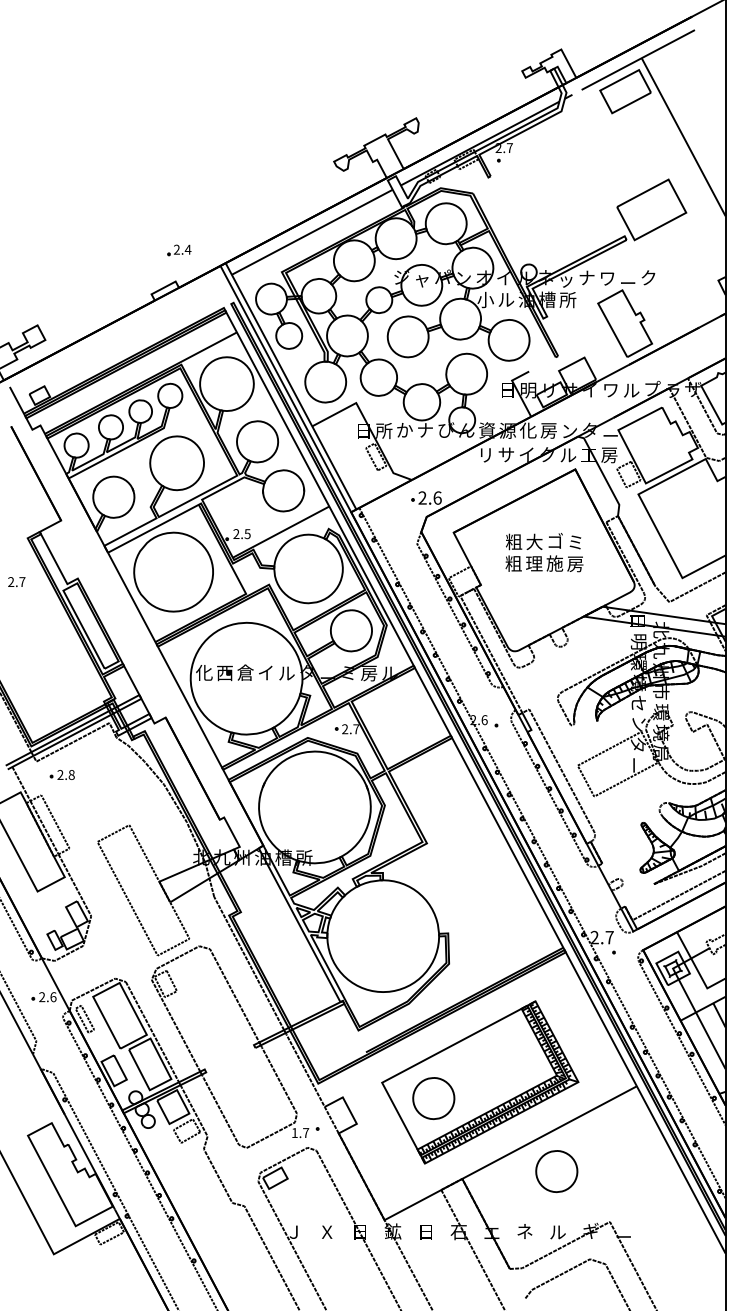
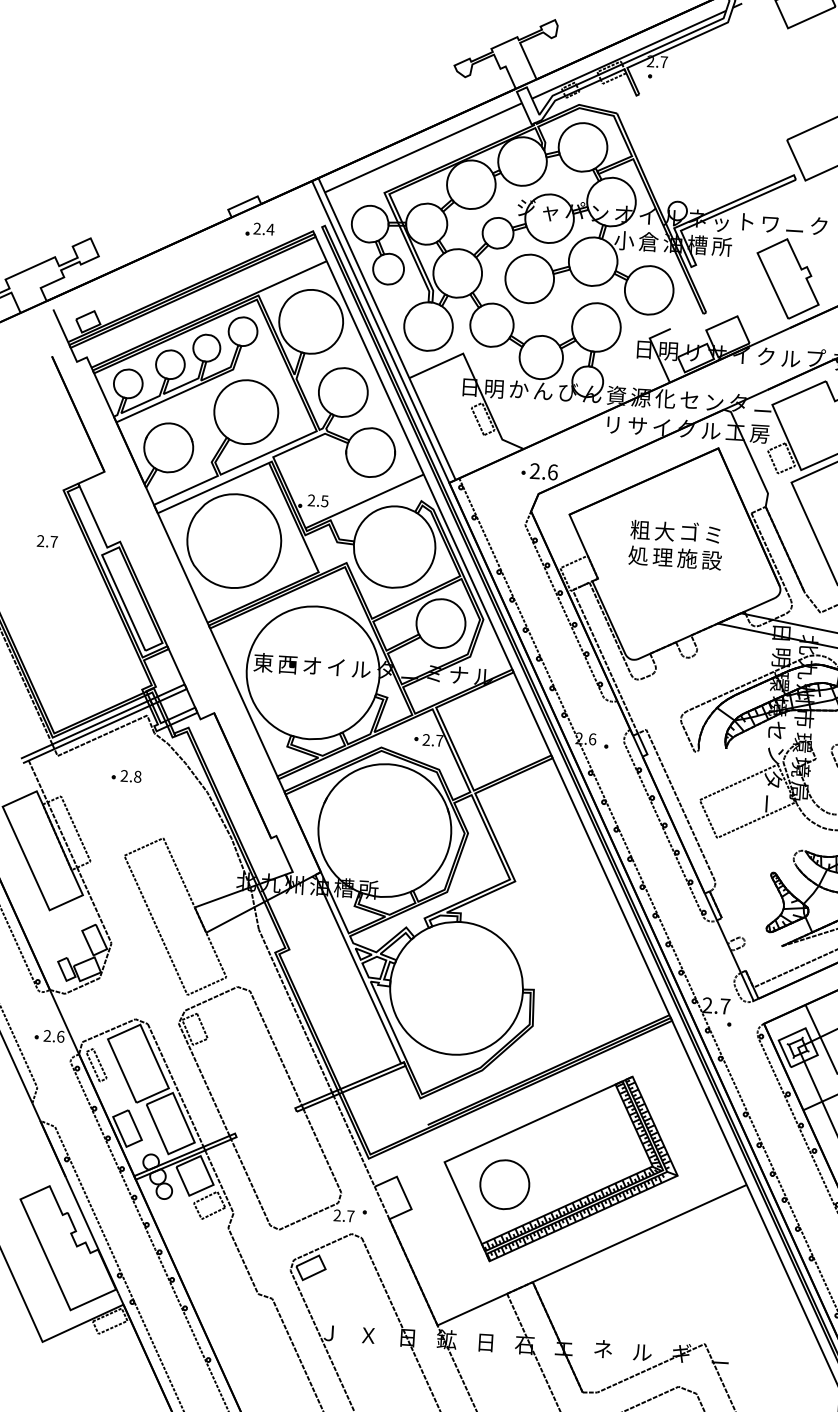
part: (179, 250) -> (260, 229), moved
text: (586, 277) -> (745, 221), ナ -> ト
text: (506, 299) -> (649, 241), ル -> 倉
text: (610, 389) -> (765, 356), ワ -> ク
text: (425, 430) -> (543, 391), ナ -> ん
text: (548, 430) -> (689, 400), 房 -> セ
text: (384, 431) -> (494, 389), 所 -> 明
text: (513, 563) -> (638, 555), 粗 -> 処
text: (575, 564) -> (711, 561), 房 -> 設
text: (204, 672) -> (263, 662), 化 -> 東
text: (245, 672) -> (312, 665), 倉 -> オ
text: (369, 673) -> (459, 675), 房 -> ナ
part: (61, 774) -> (125, 775), moved
text: (294, 1132) -> (337, 1214), 1.7 -> 2.7
part: (556, 1171) -> (645, 1280), removed

